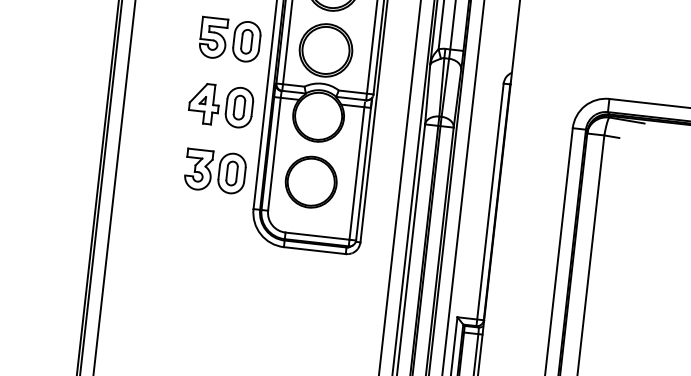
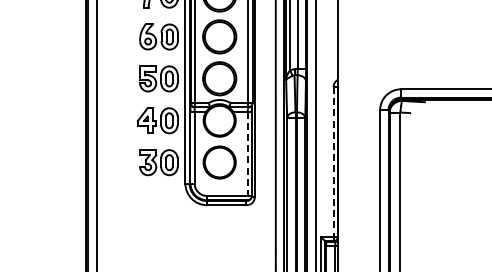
line: (356, 177) -> (247, 156), solid -> dashed
line: (489, 205) -> (333, 164), solid -> dashed

